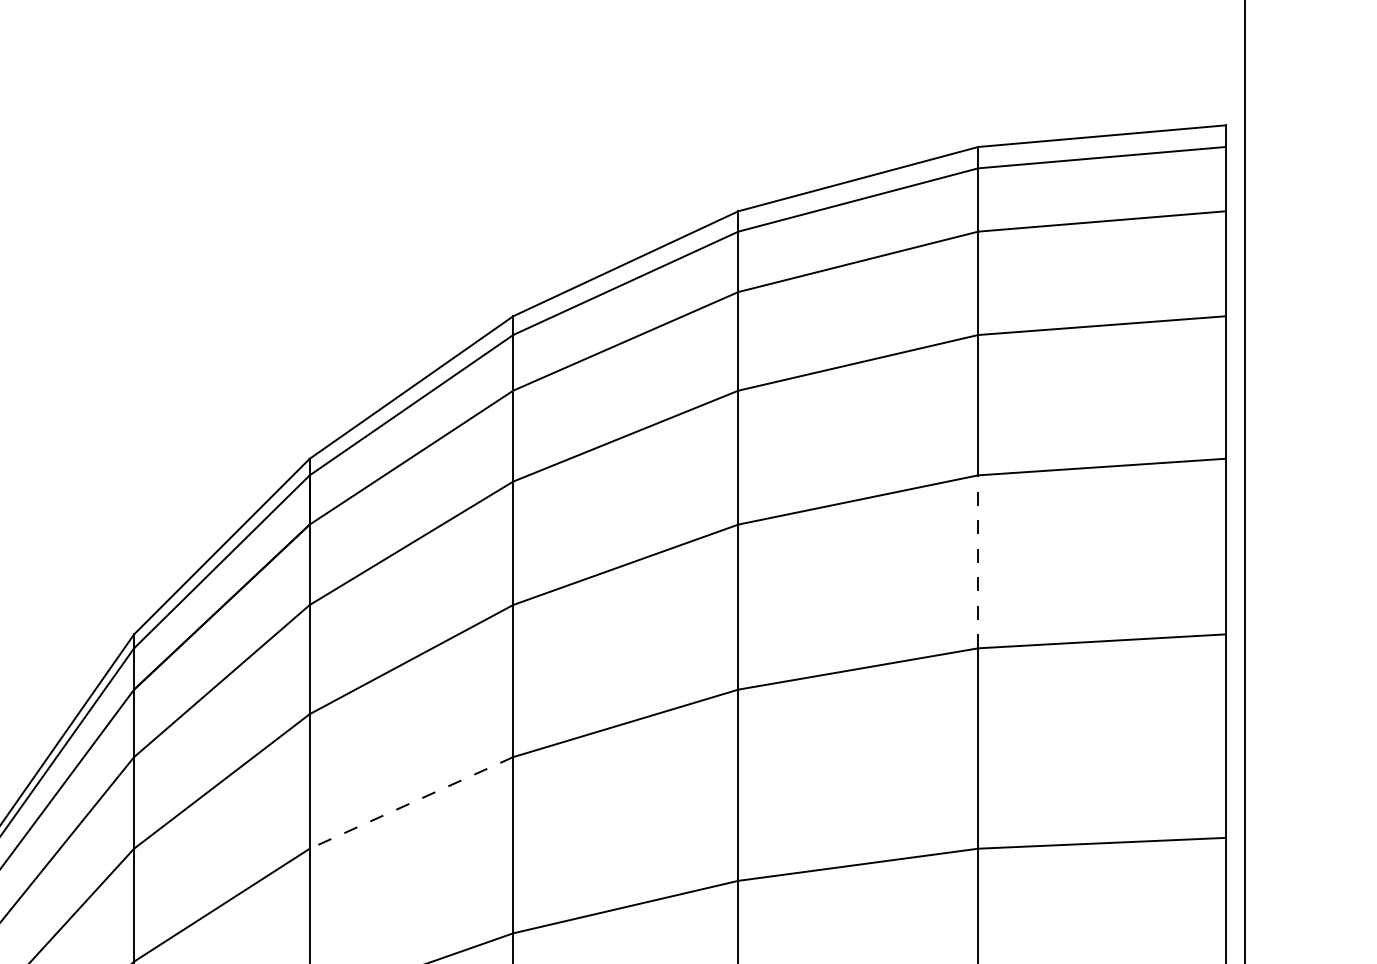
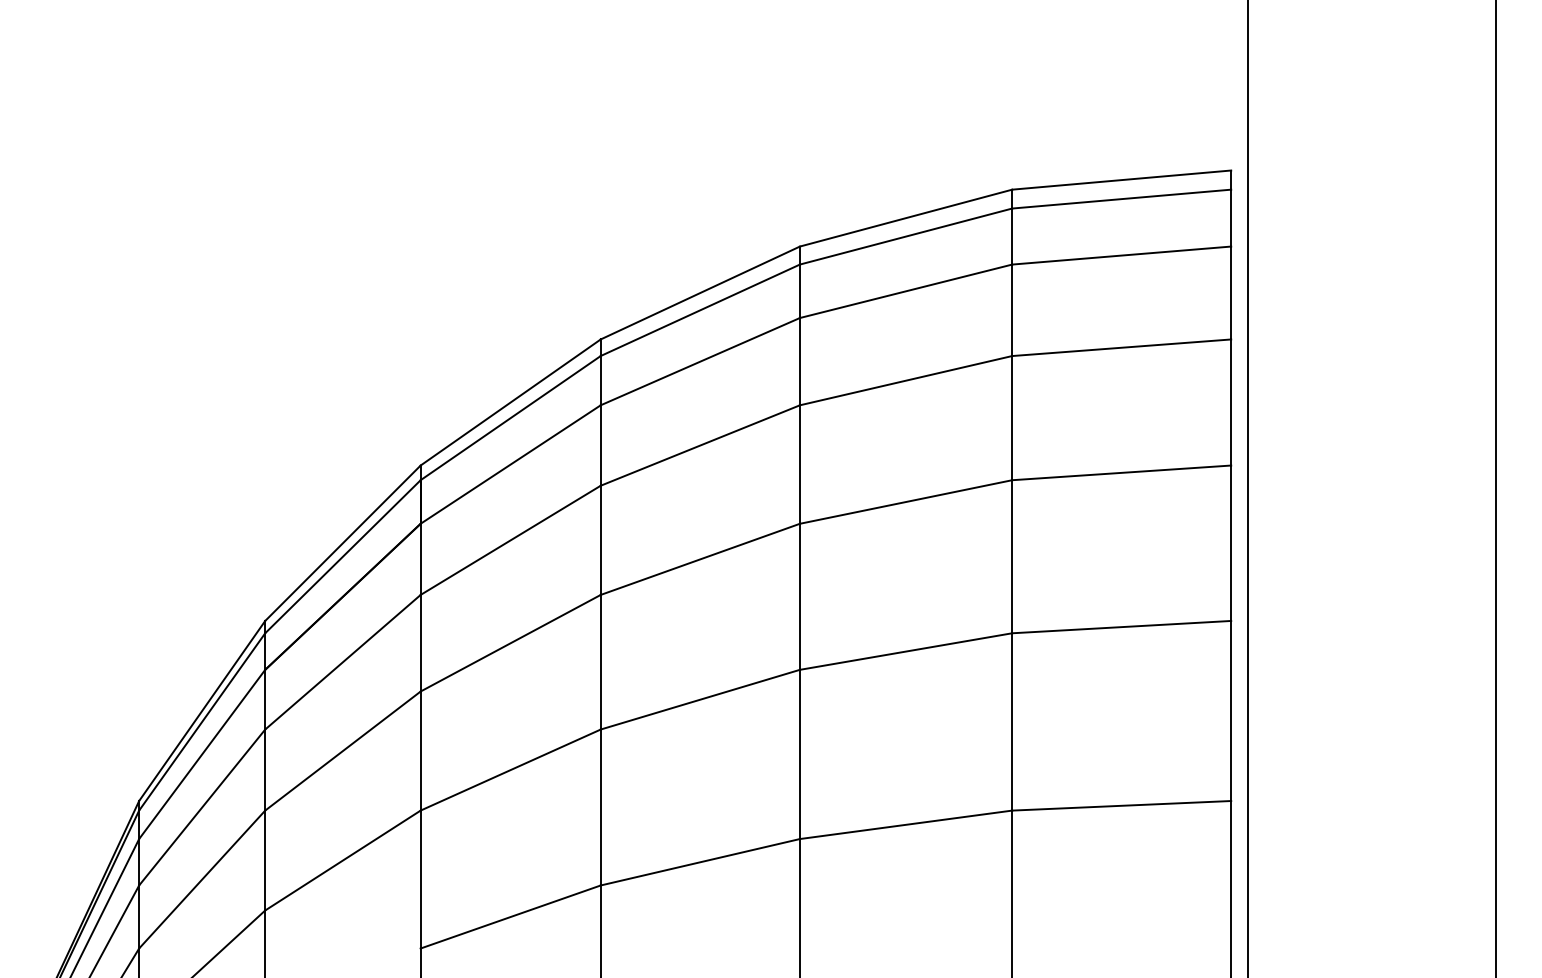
line: (978, 561) -> (1012, 556), dashed -> solid
line: (411, 803) -> (510, 770), dashed -> solid

